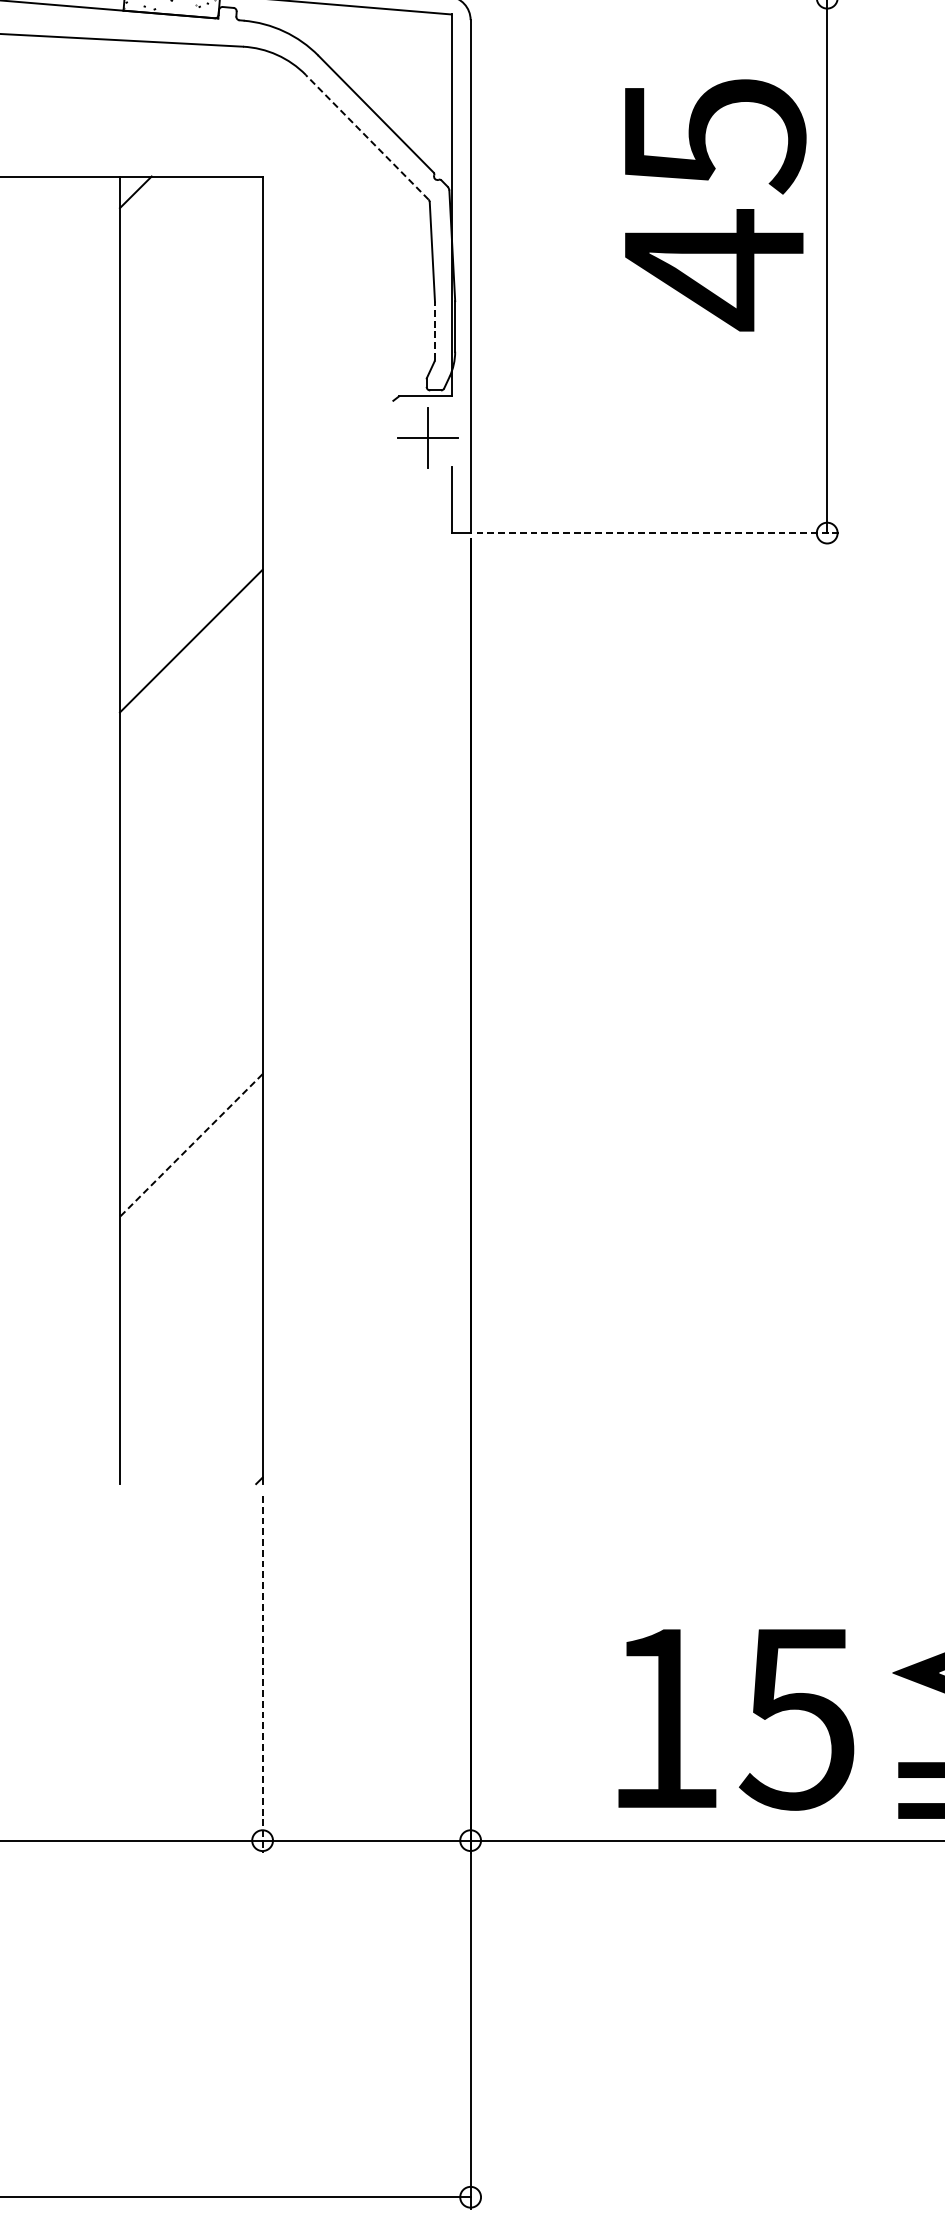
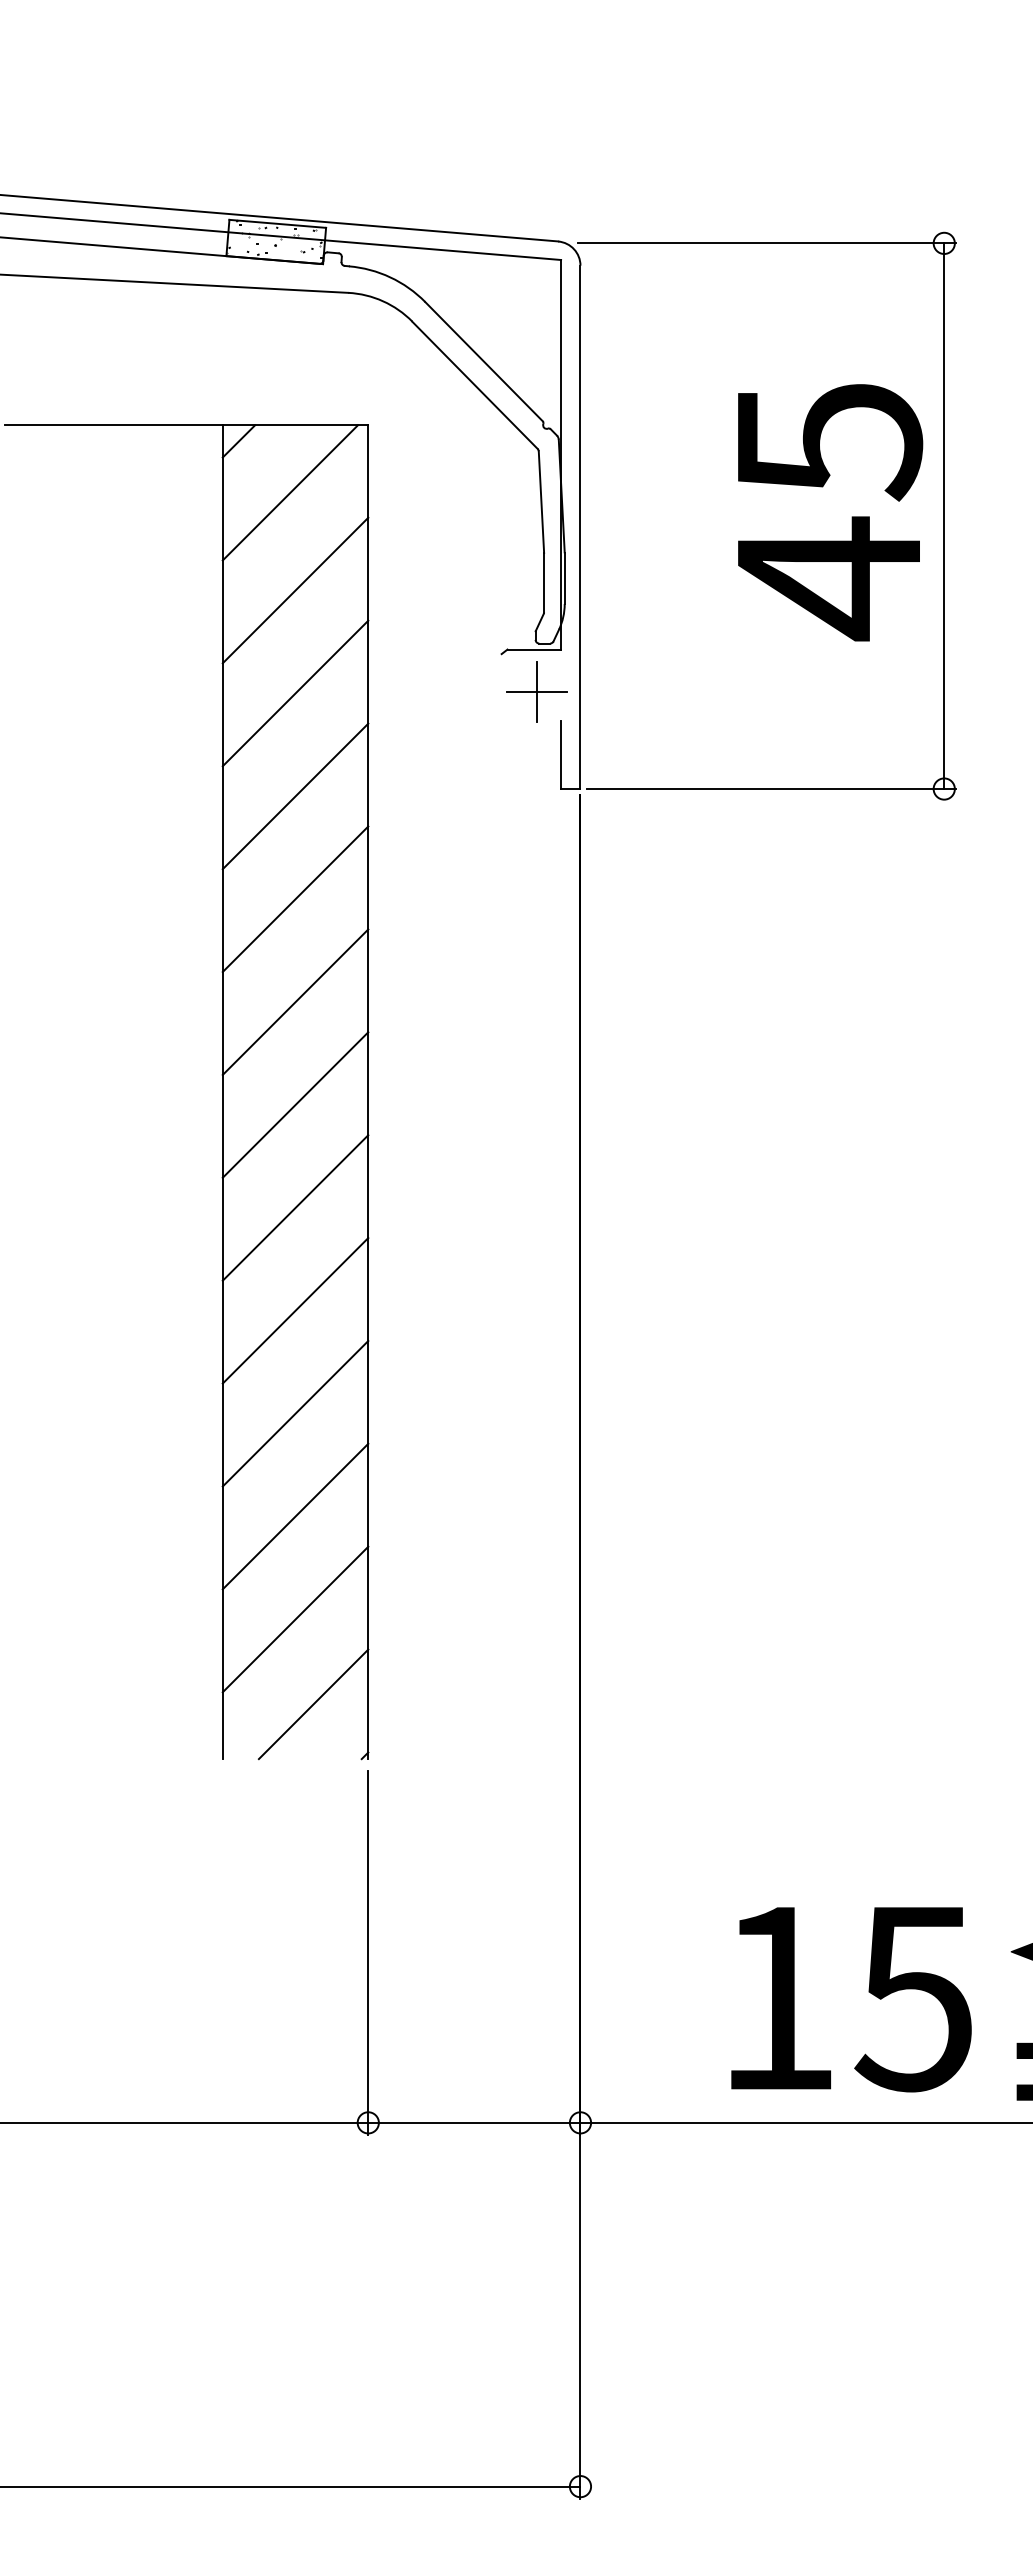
line: (366, 136) -> (474, 384), dashed -> solid
text: (715, 205) -> (830, 512), moved
line: (185, 242) -> (289, 492), added
line: (435, 330) -> (544, 582), dashed -> solid
line: (191, 338) -> (295, 590), added
line: (191, 439) -> (295, 693), added
line: (657, 533) -> (771, 789), dashed -> solid
line: (191, 540) -> (295, 796), added
line: (191, 741) -> (295, 1001), added
line: (191, 842) -> (295, 1104), added
line: (191, 943) -> (295, 1207), added
line: (191, 1044) -> (295, 1310), added
line: (191, 1145) -> (295, 1413), dashed -> solid
line: (191, 1246) -> (295, 1516), added
line: (191, 1347) -> (295, 1619), added
line: (208, 1430) -> (313, 1704), added
line: (262, 1674) -> (368, 1953), dashed -> solid

